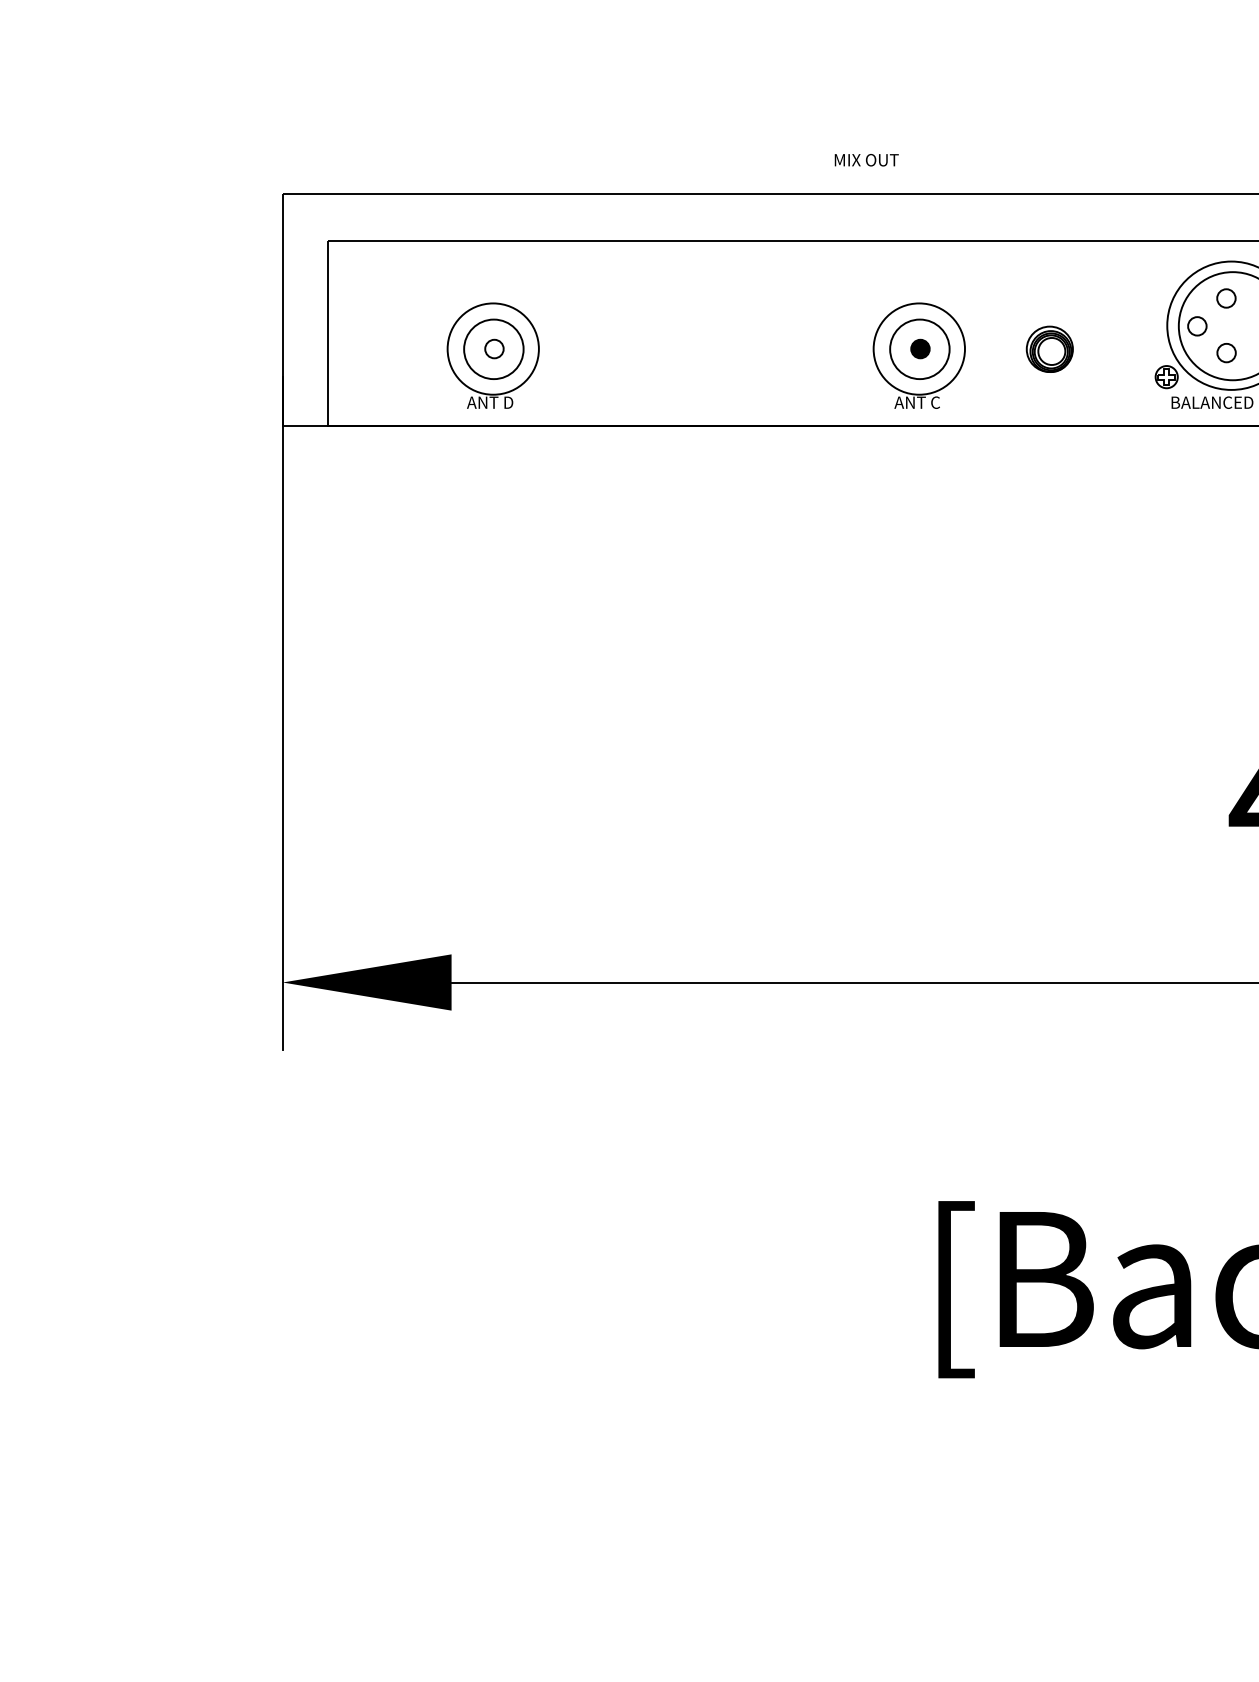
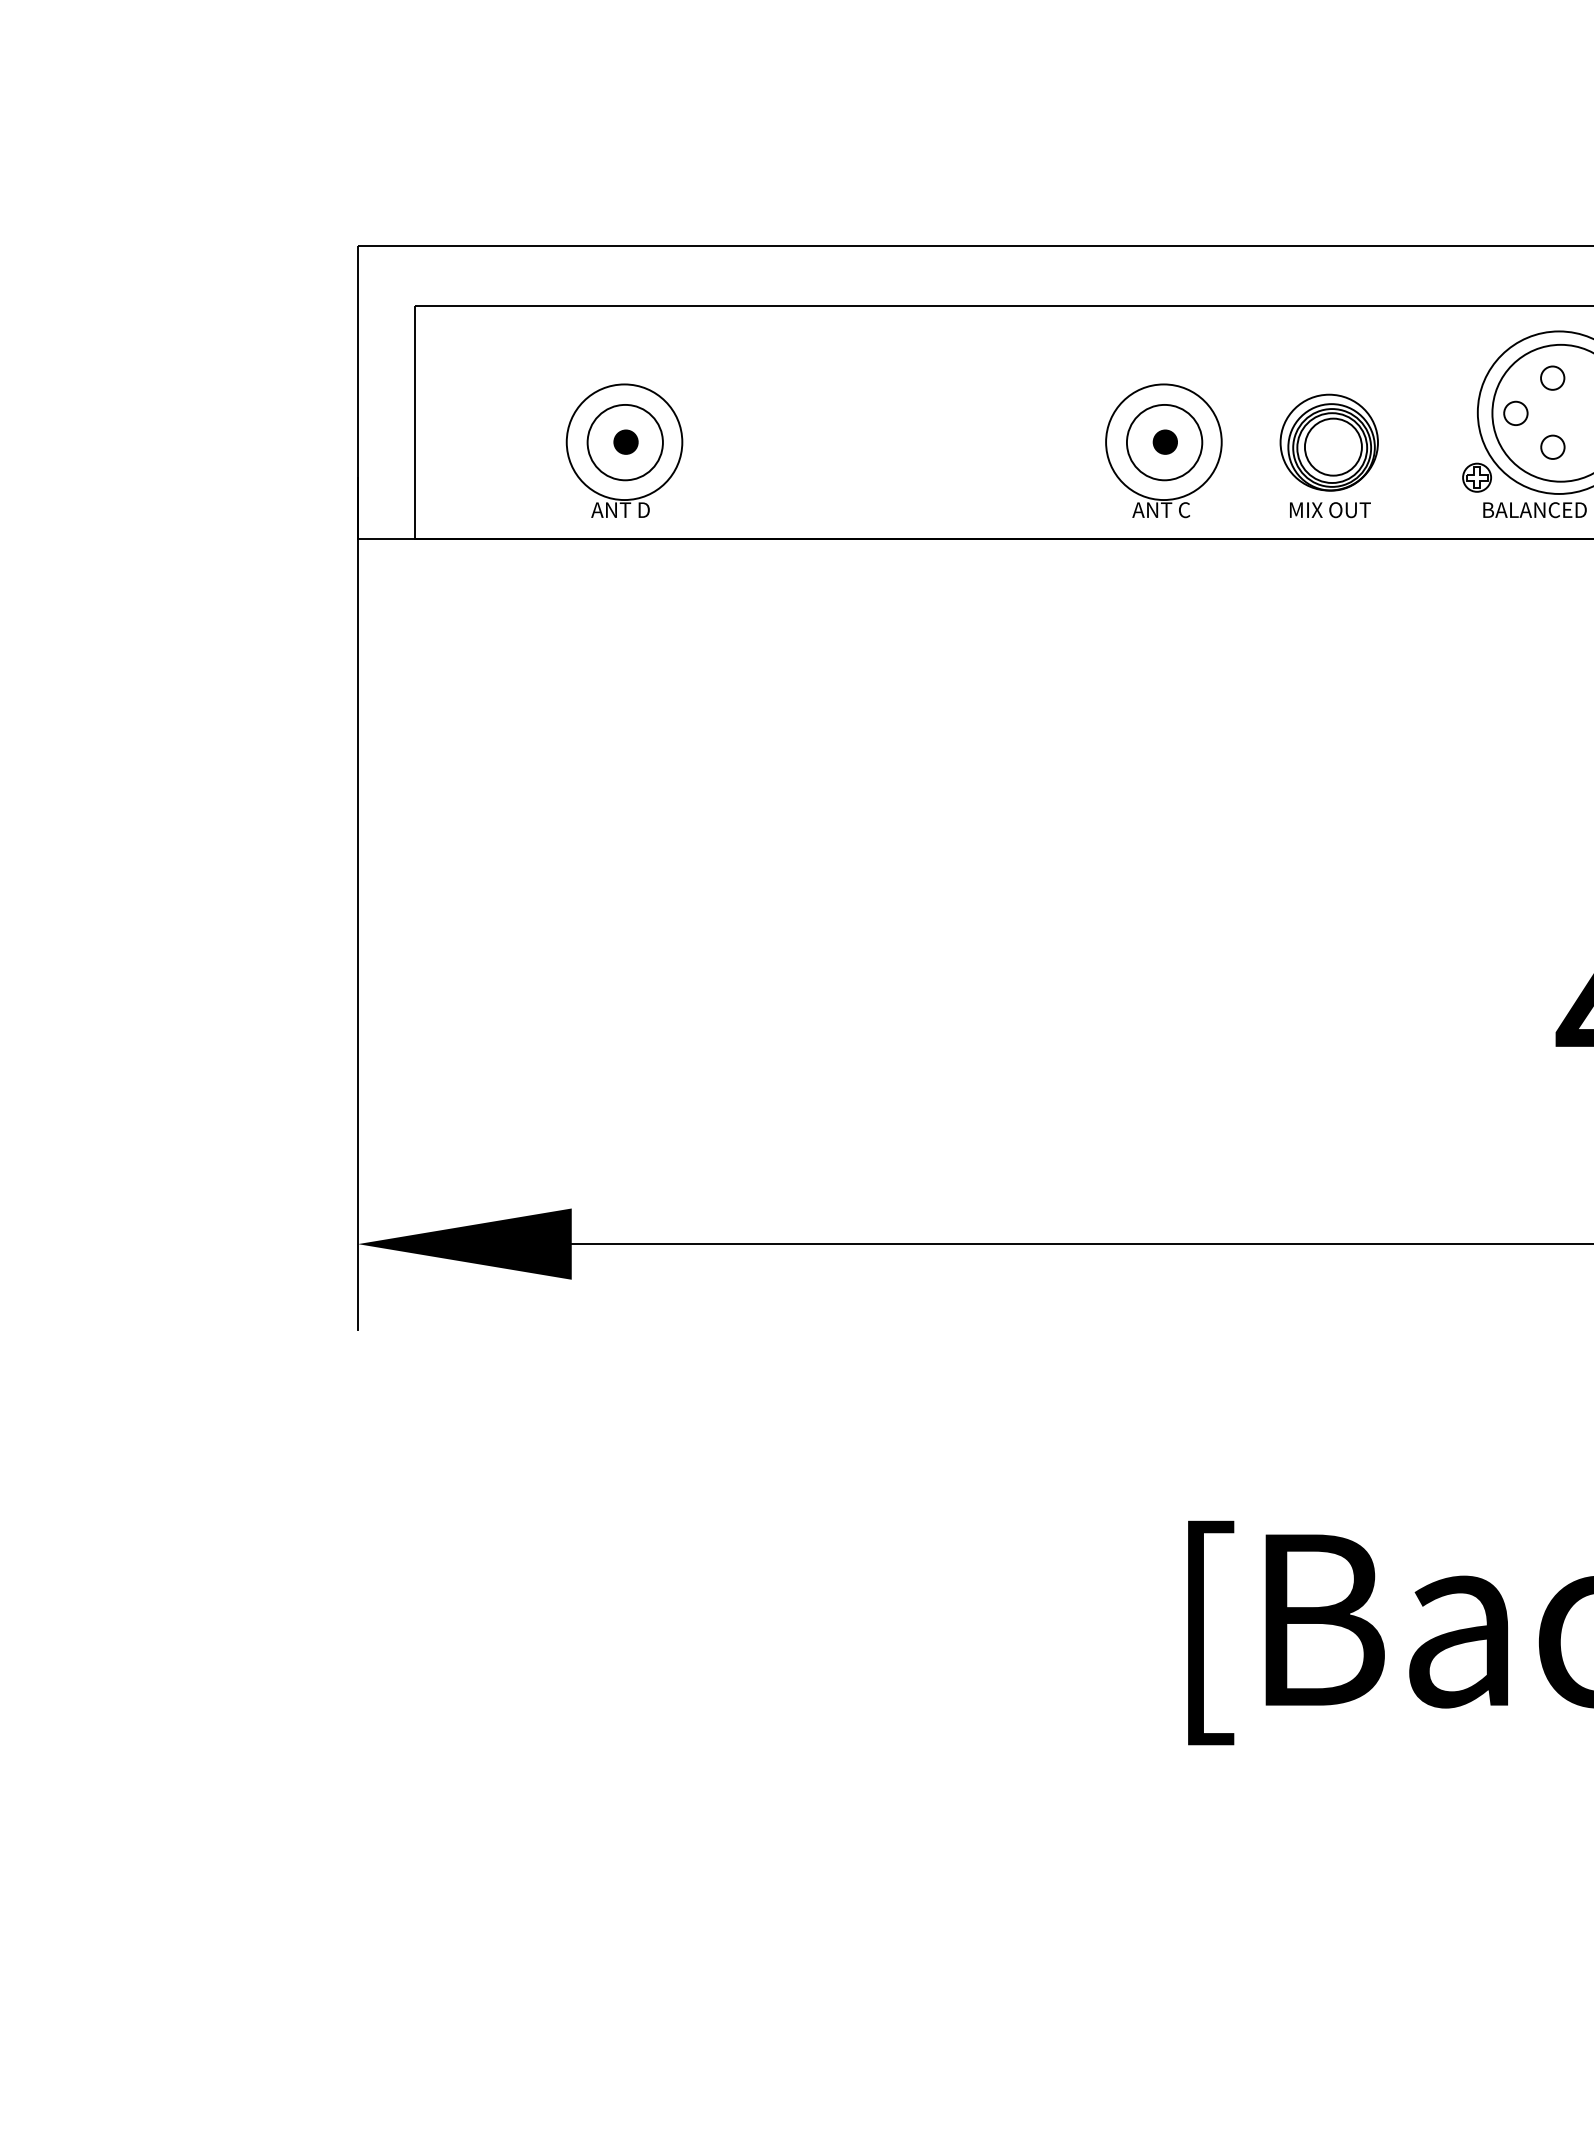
text: (866, 160) -> (1330, 510), moved
fill: (494, 348) -> (625, 441), added
part: (1049, 349) -> (1328, 442), size x1.67

